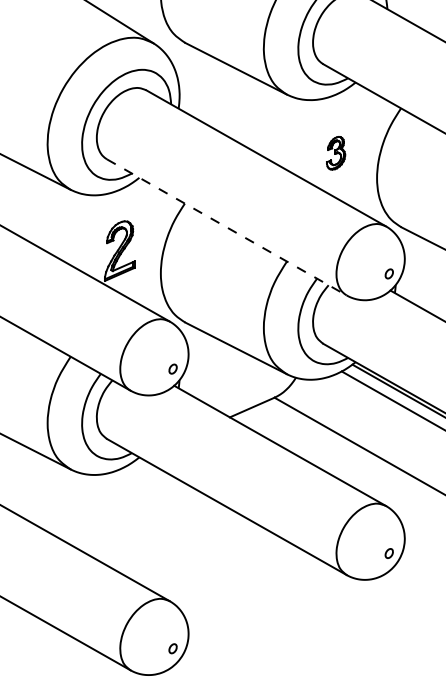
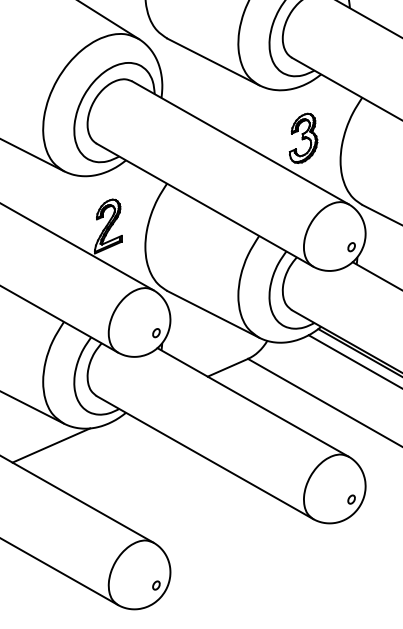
part: (335, 152) -> (303, 137), size x1.67
line: (227, 227) -> (205, 205), dashed -> solid
line: (56, 493) -> (51, 445), added

